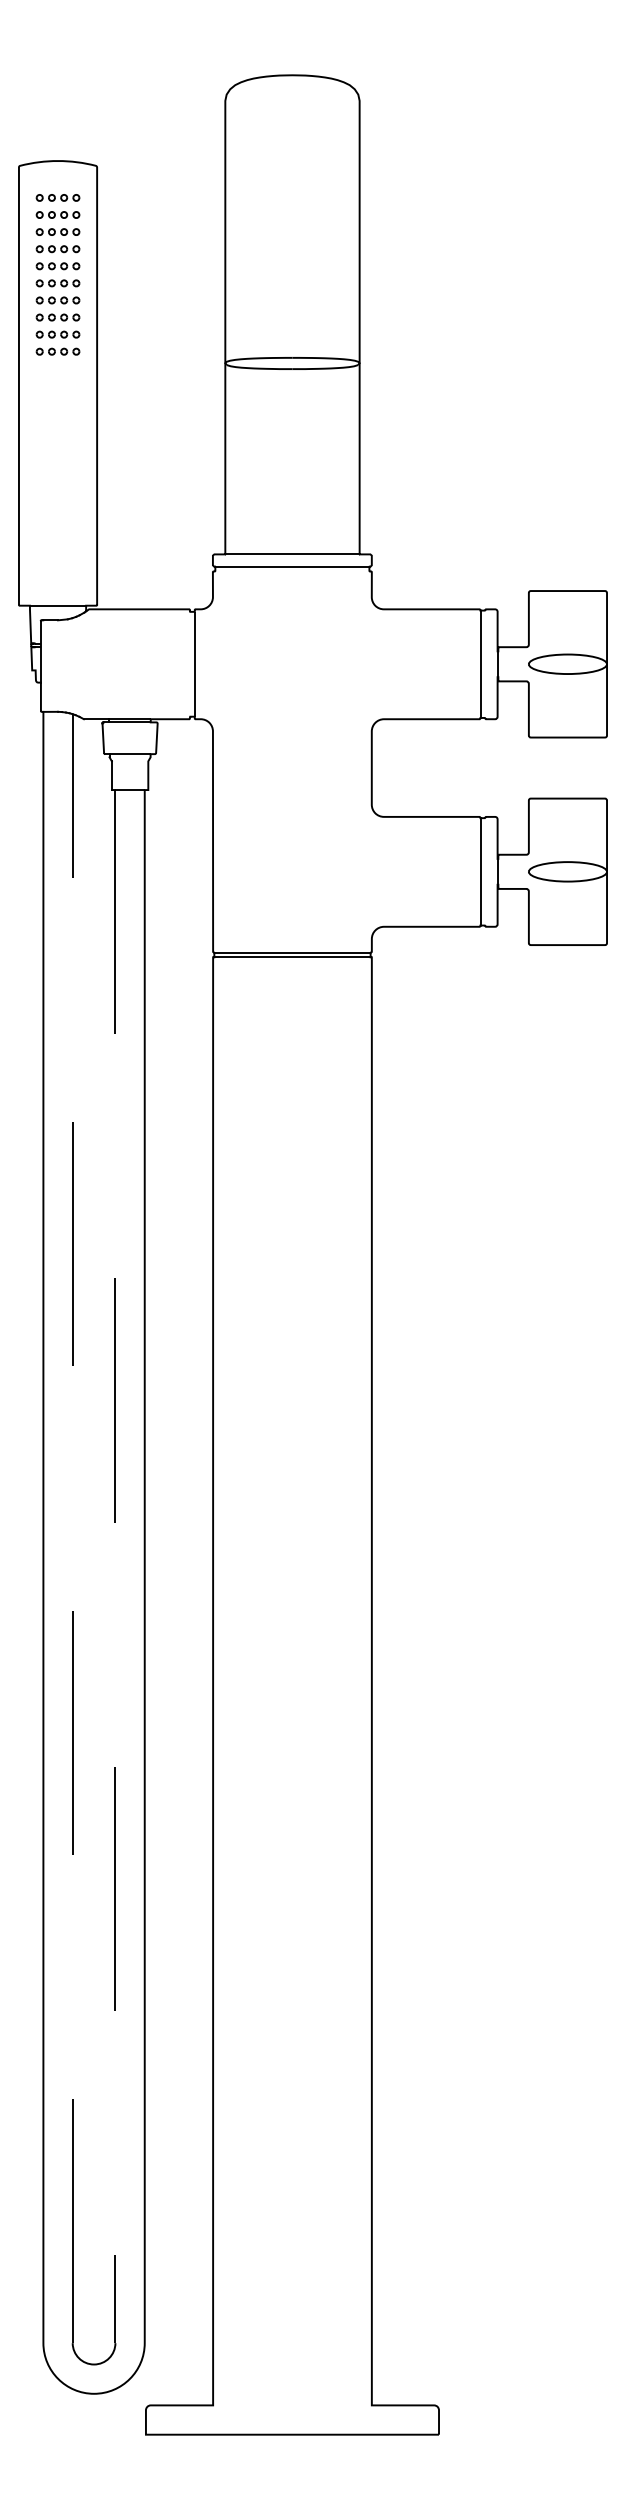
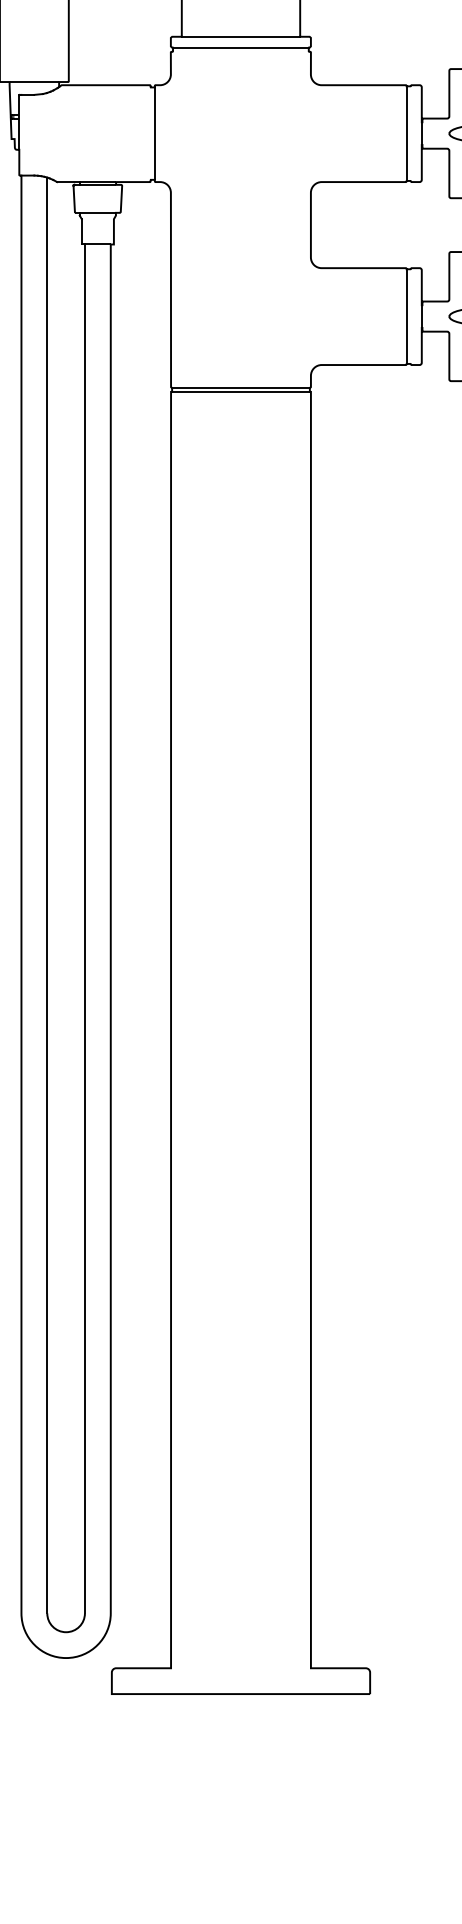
line: (72, 1528) -> (47, 895), dashed -> solid
line: (115, 1566) -> (85, 928), dashed -> solid

